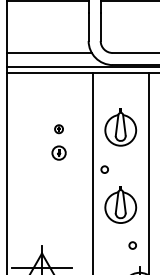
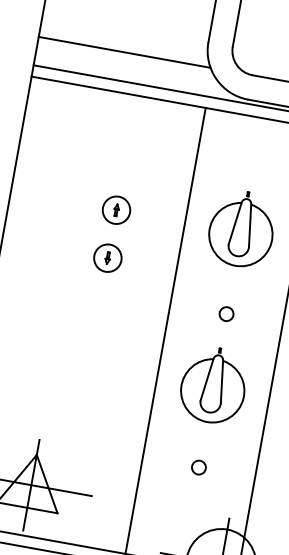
part: (58, 128) -> (115, 208), size x1.67
circle: (104, 169) -> (226, 313), moved
circle: (132, 245) -> (198, 467), moved

